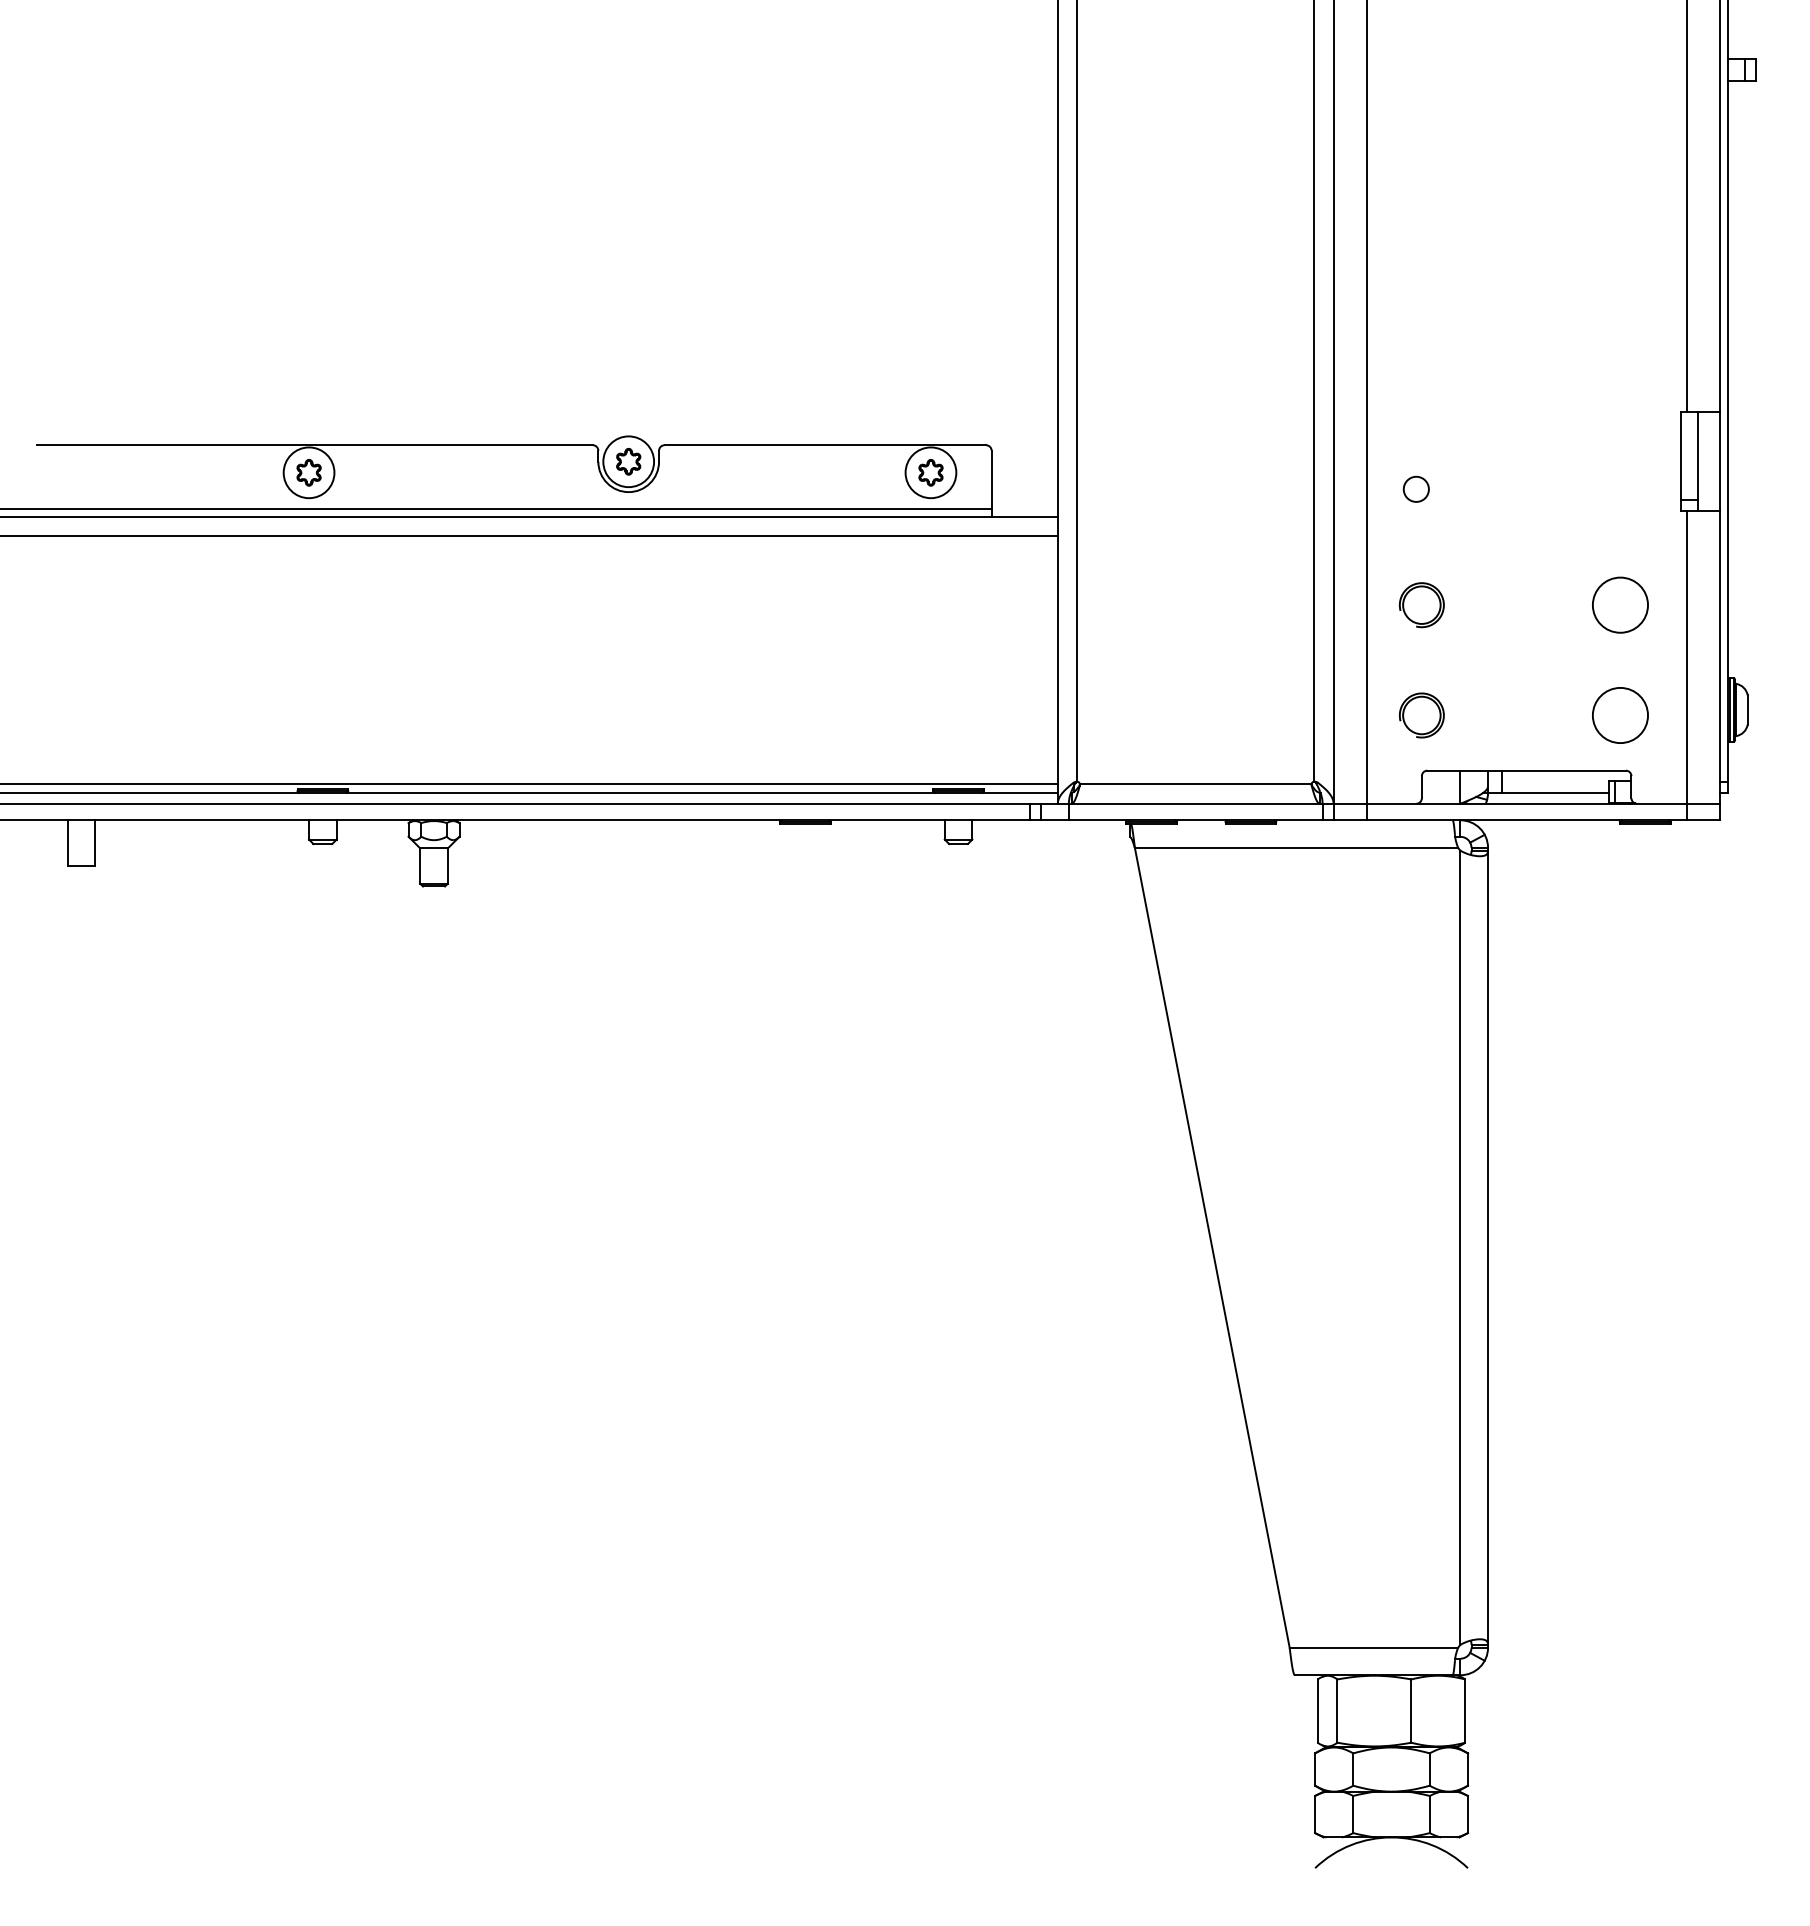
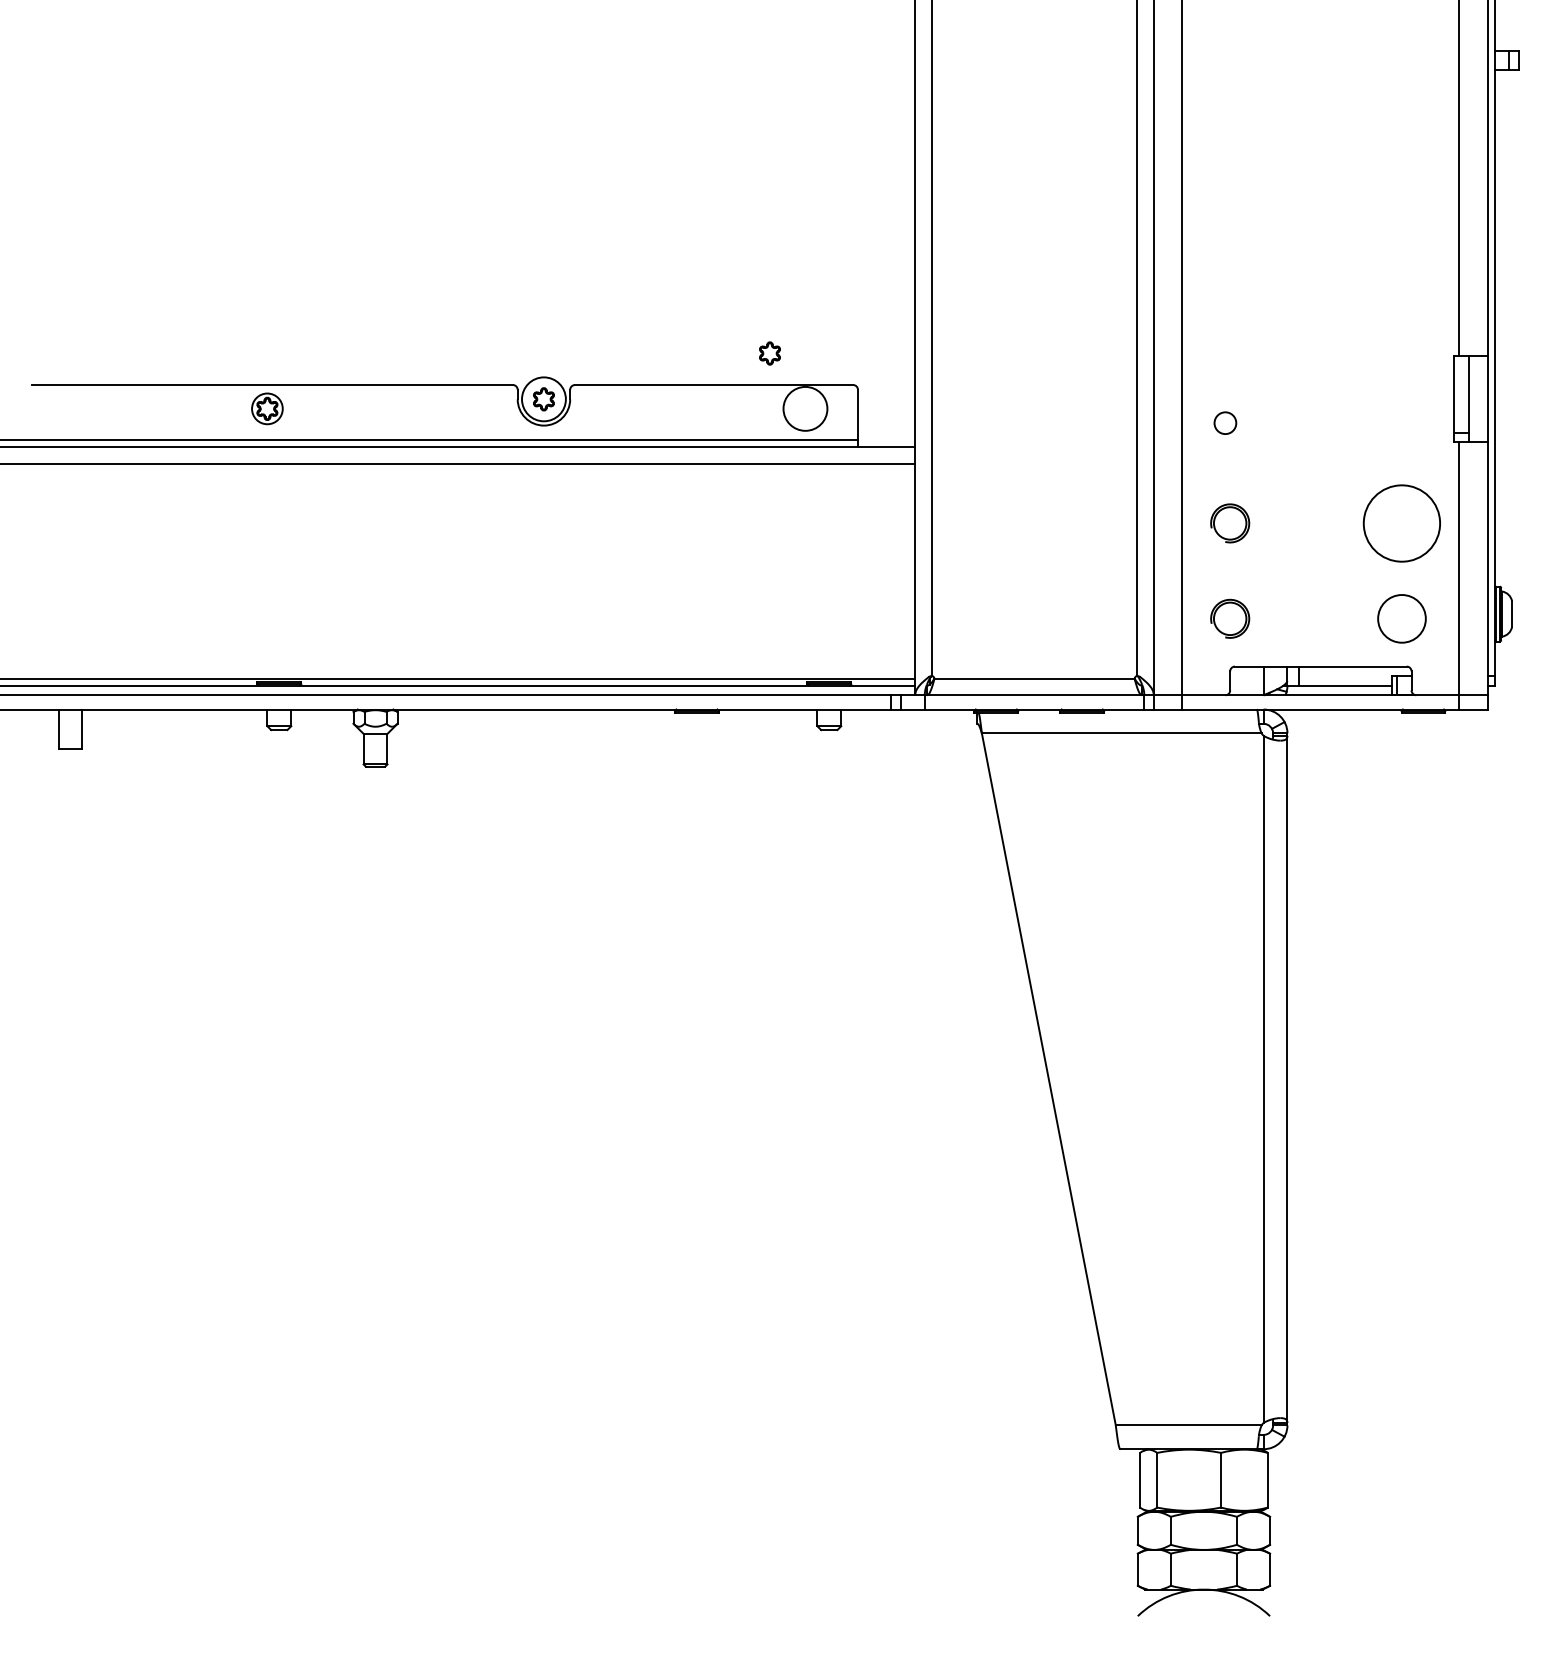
circle: (308, 472) -> (266, 408), size x0.7
part: (930, 472) -> (769, 353), moved
circle: (1620, 604) -> (1402, 522), size x1.6

